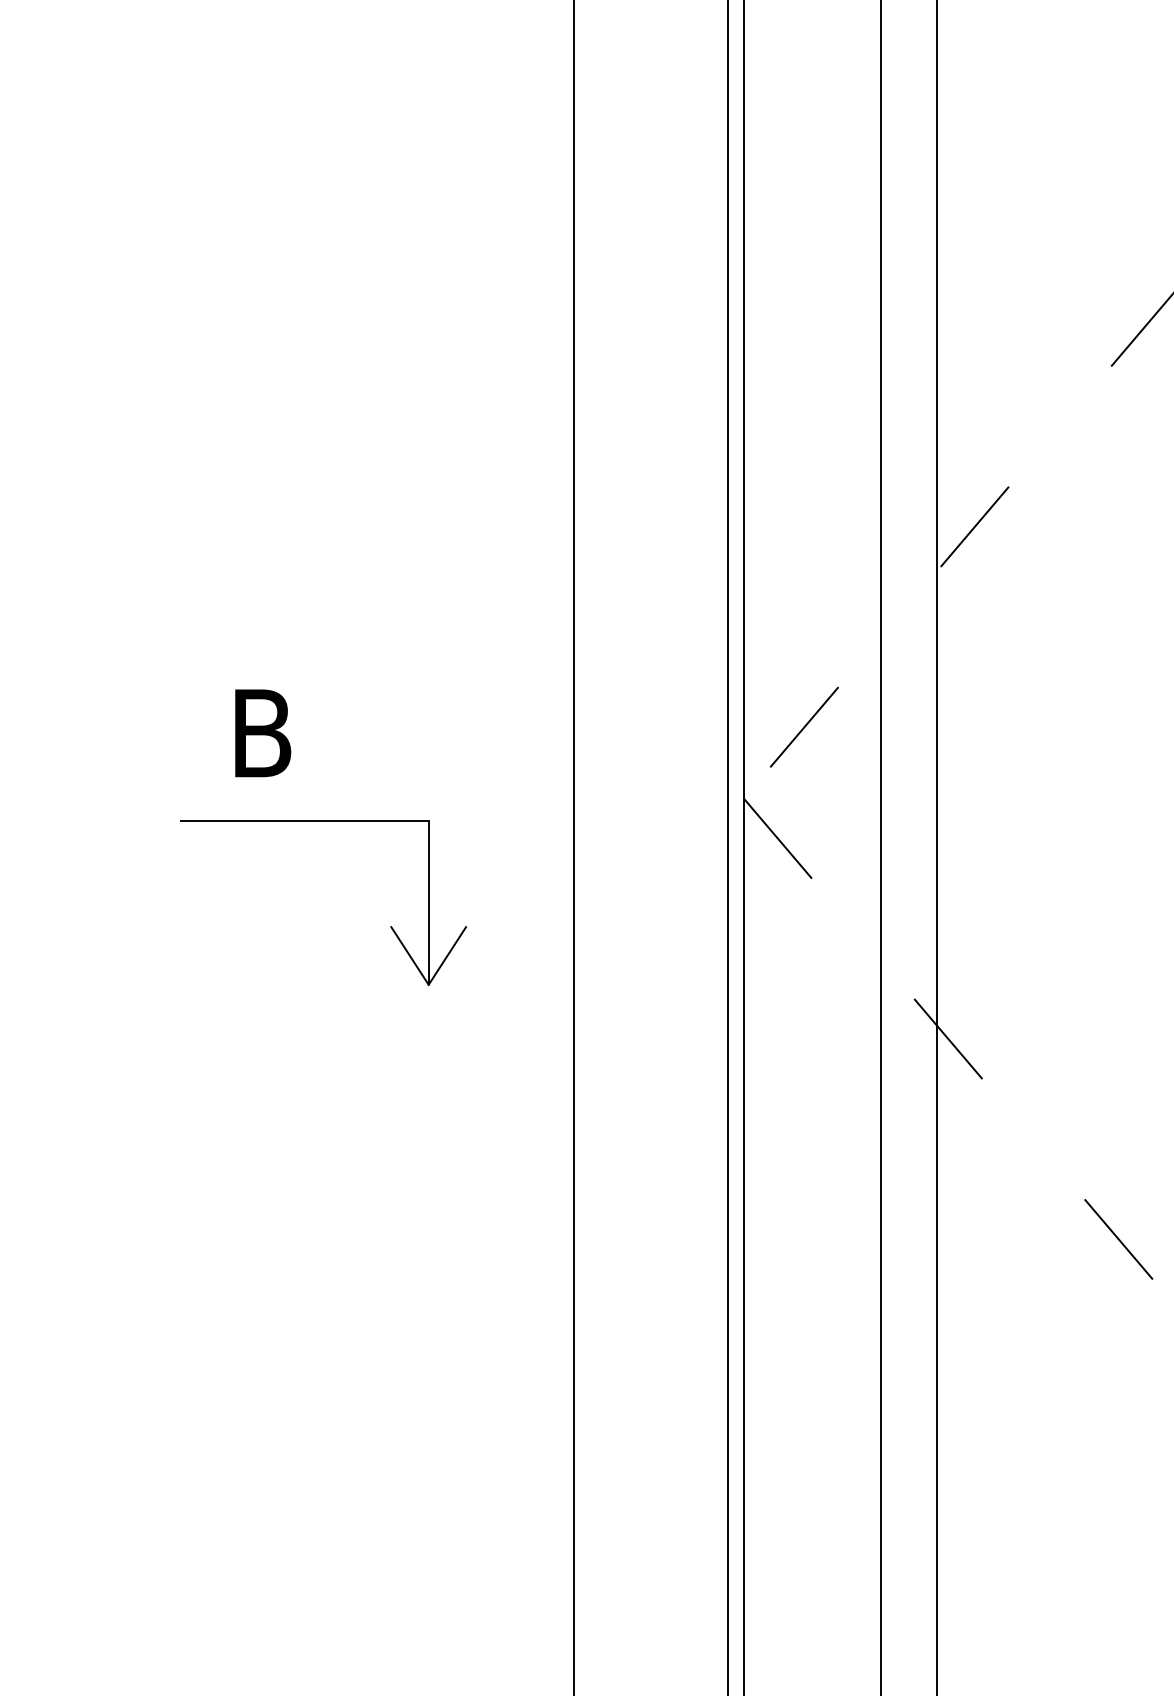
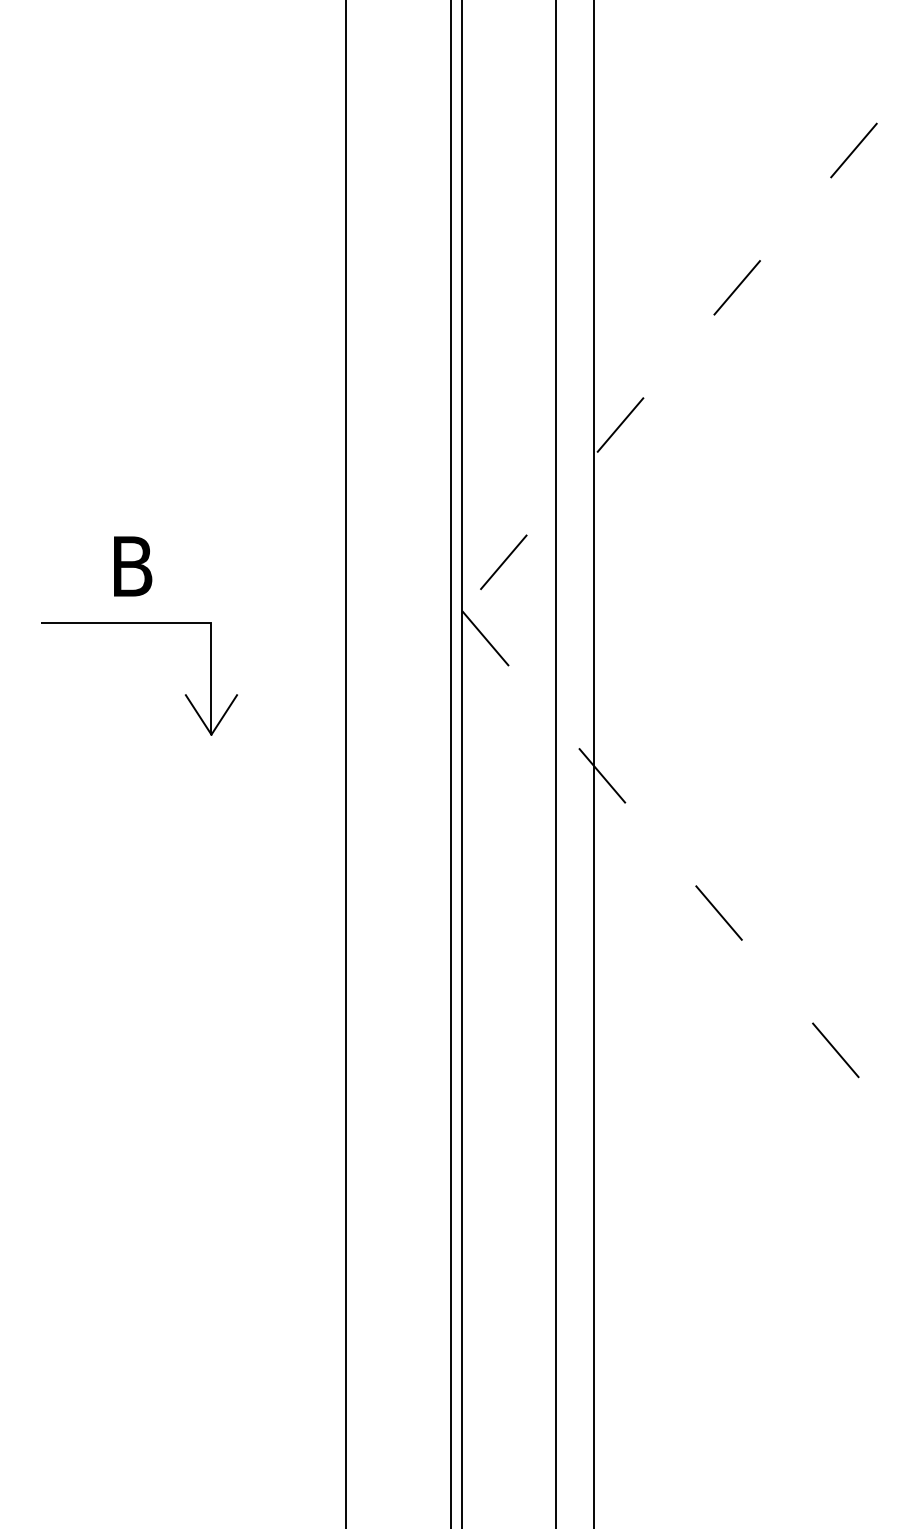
part: (390, 926) -> (185, 694), moved

